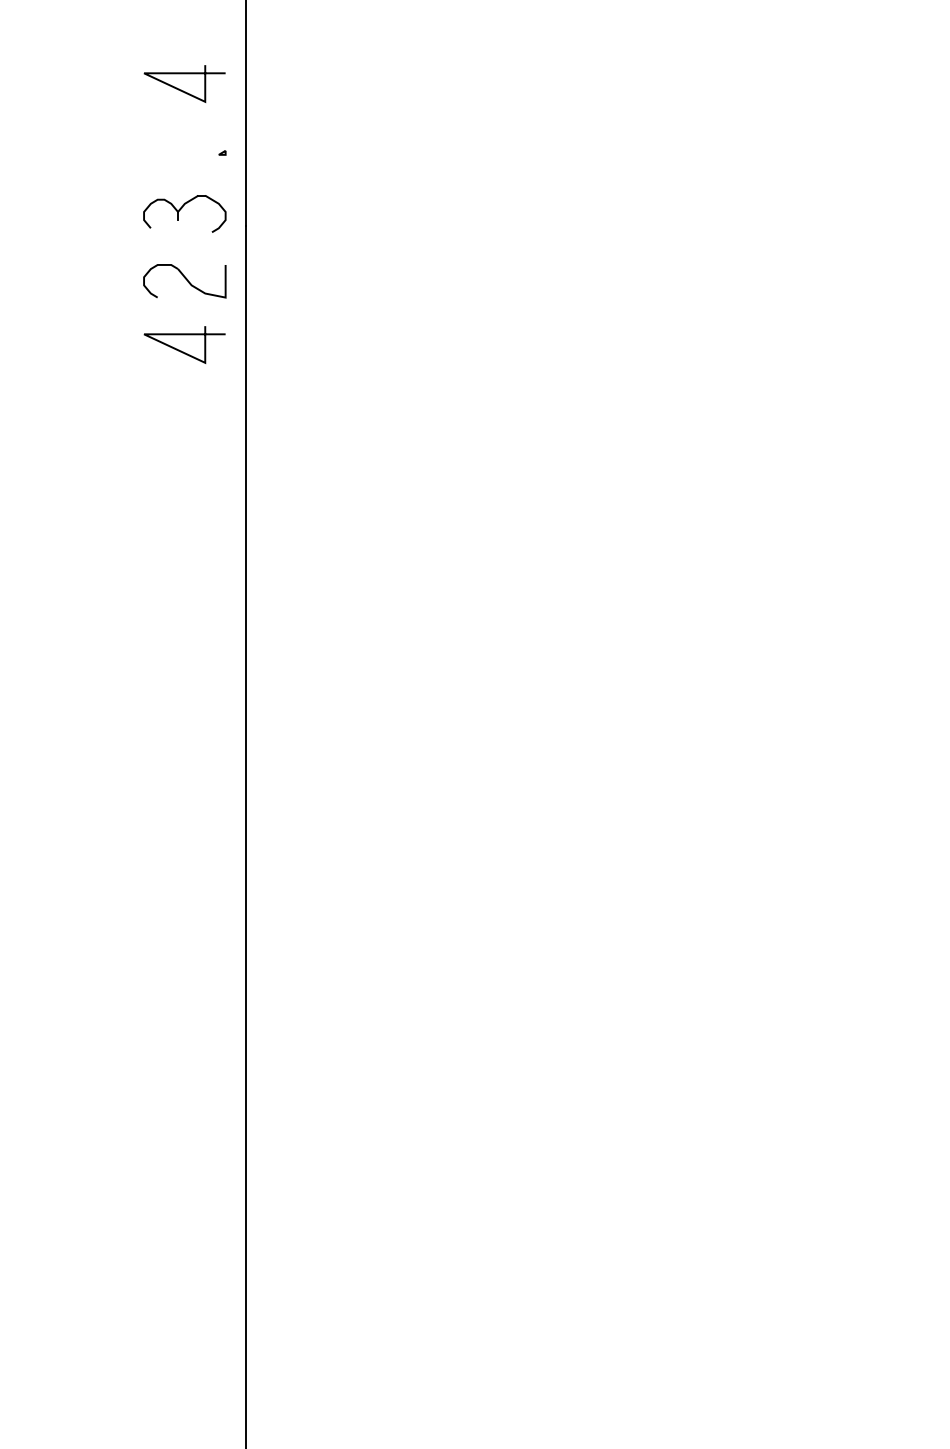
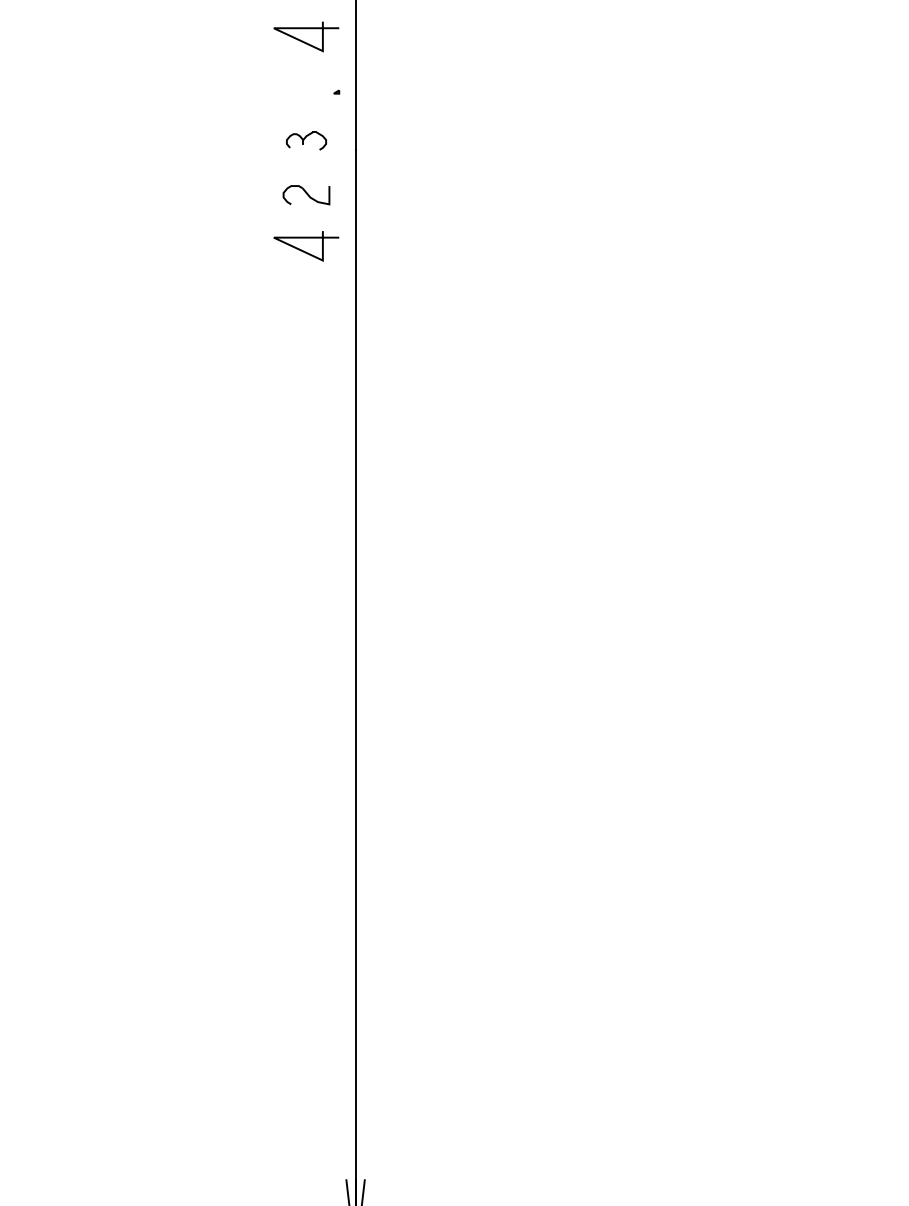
part: (184, 213) -> (306, 140), size x0.6
part: (184, 281) -> (306, 195), size x0.7

